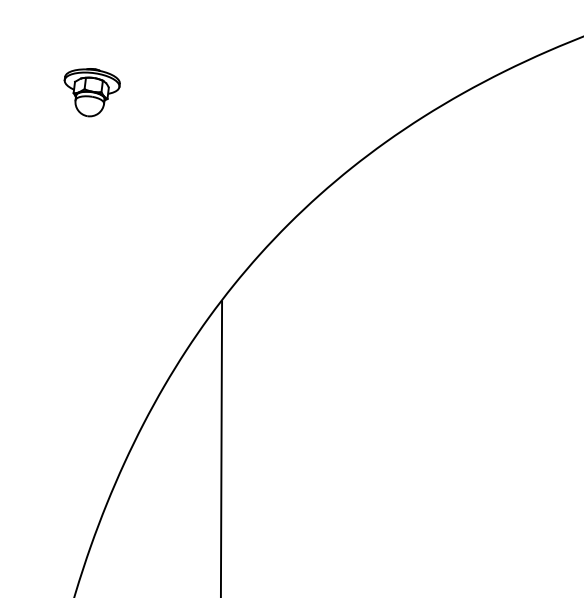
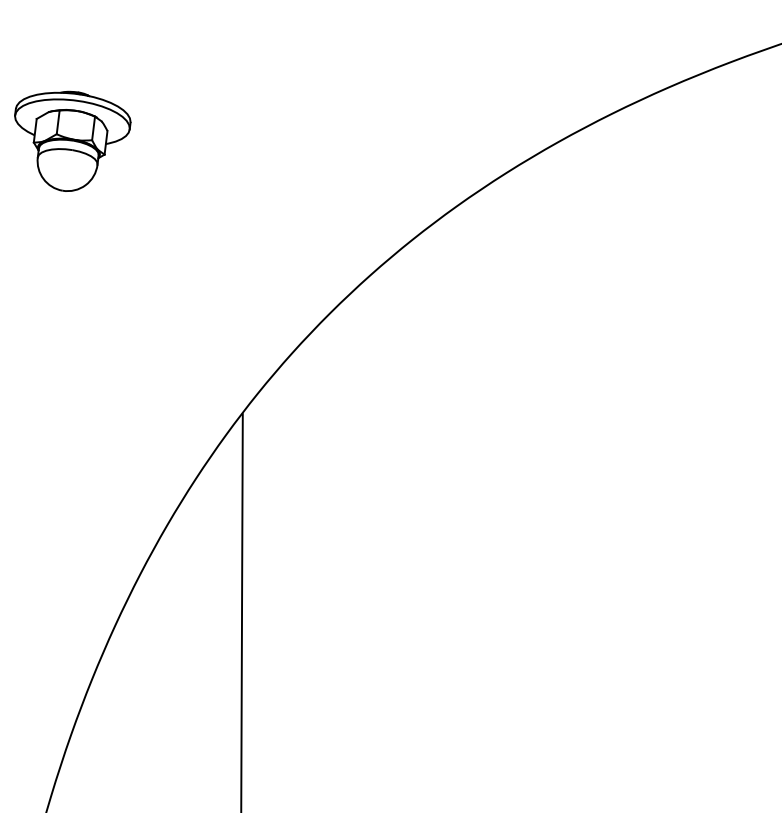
part: (92, 92) -> (73, 141), size x1.6

